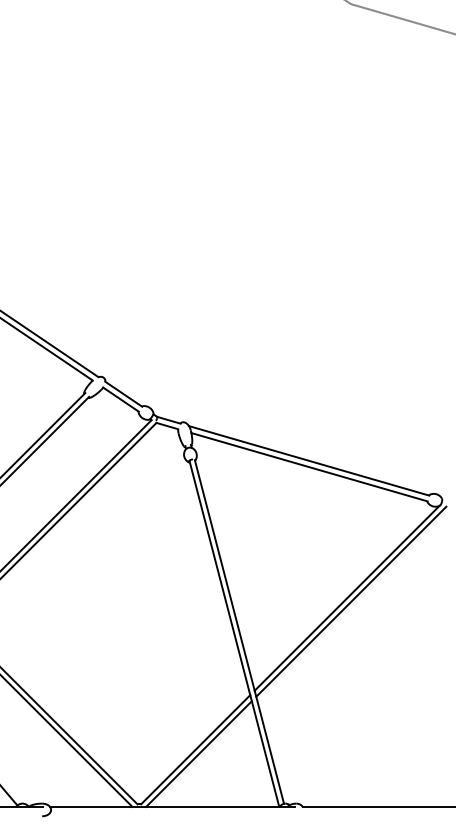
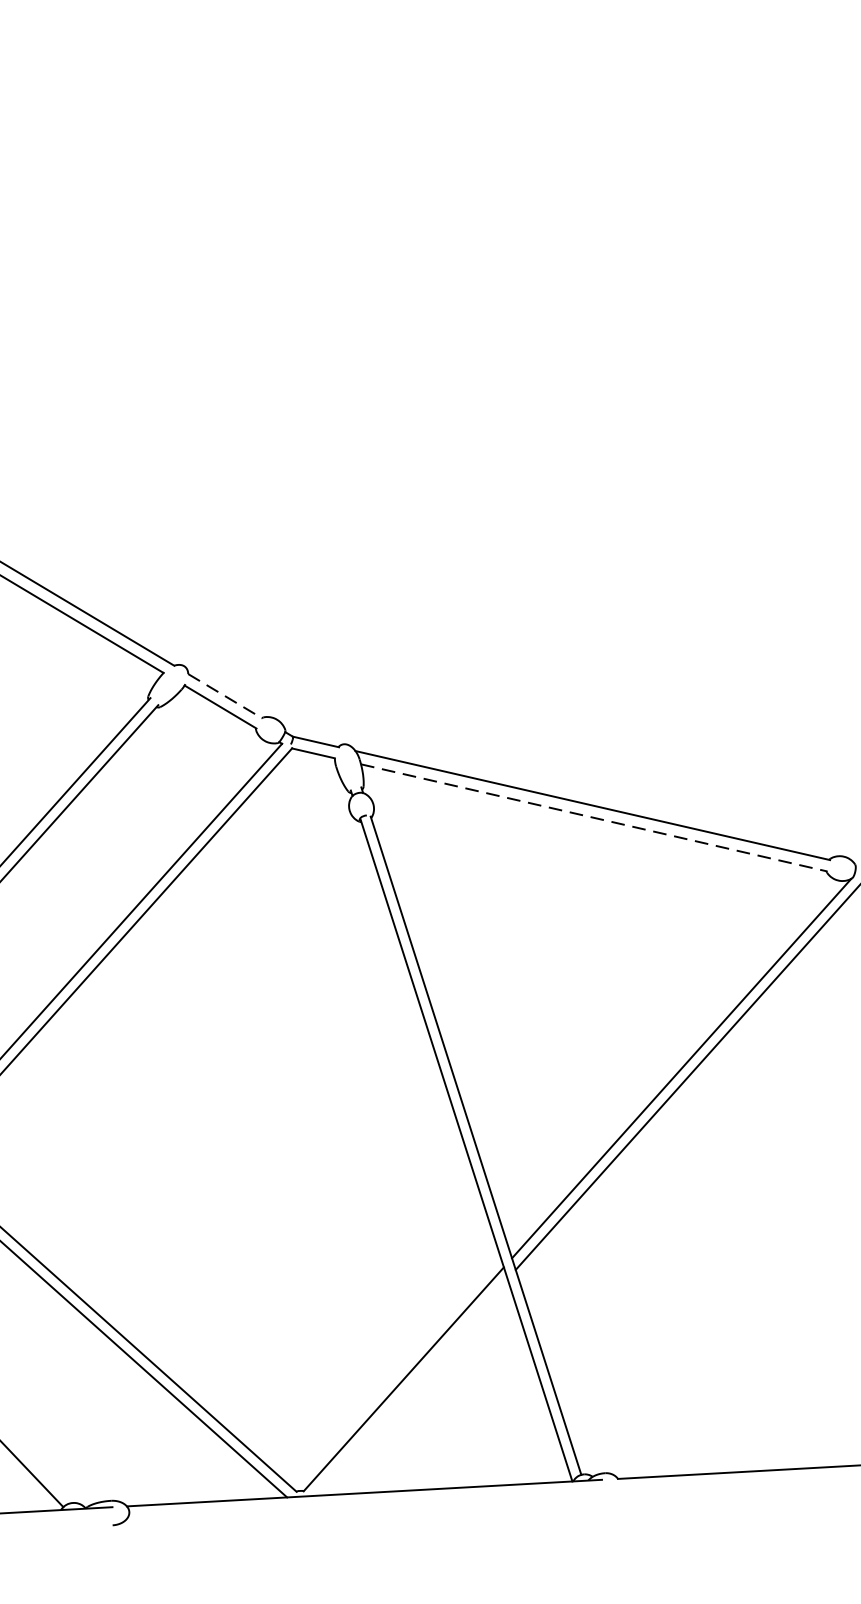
line: (124, 394) -> (226, 696), solid -> dashed
line: (309, 467) -> (594, 818), solid -> dashed
line: (198, 753) -> (409, 1386), removed

